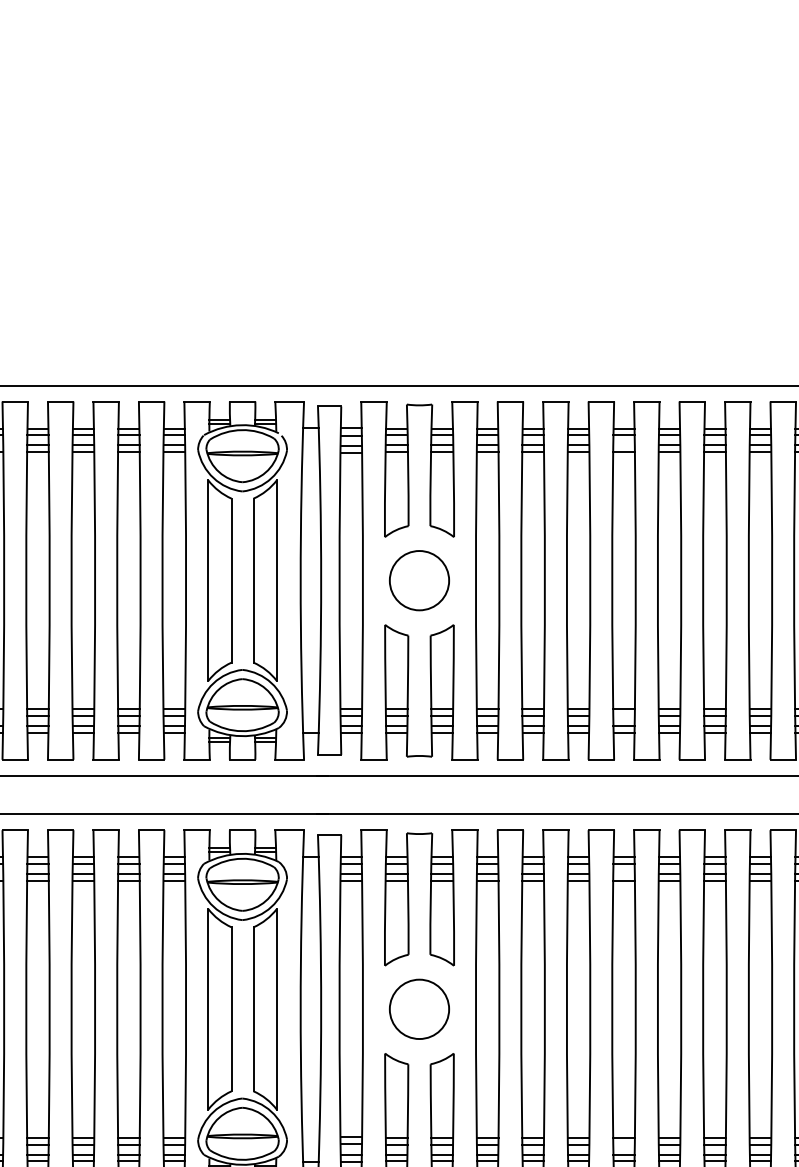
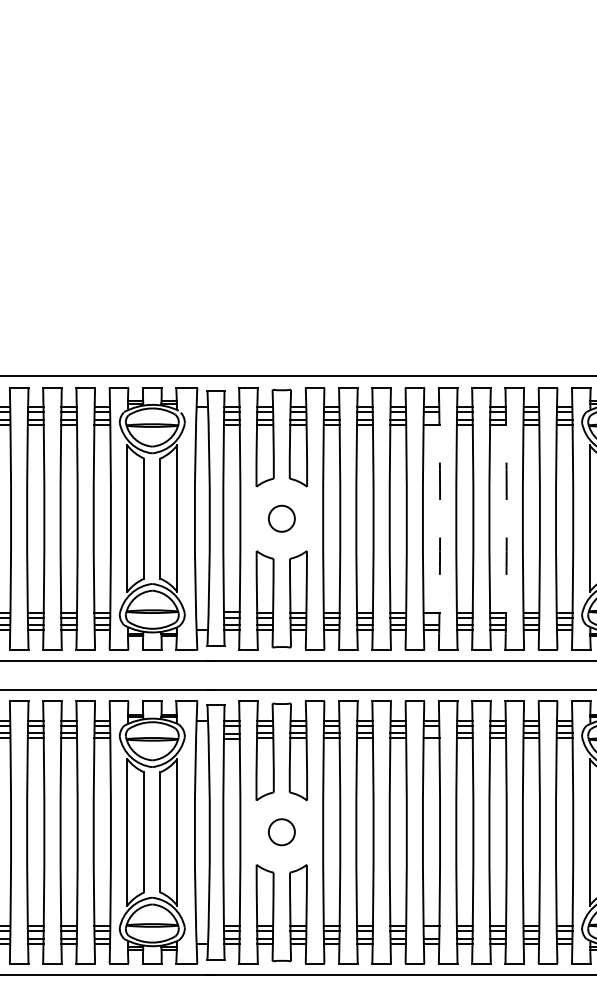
circle: (419, 580) -> (281, 518), size x0.6
arc: (636, 580) -> (440, 518), solid -> dashed
arc: (726, 580) -> (506, 518), solid -> dashed
circle: (419, 1008) -> (281, 831), size x0.6

